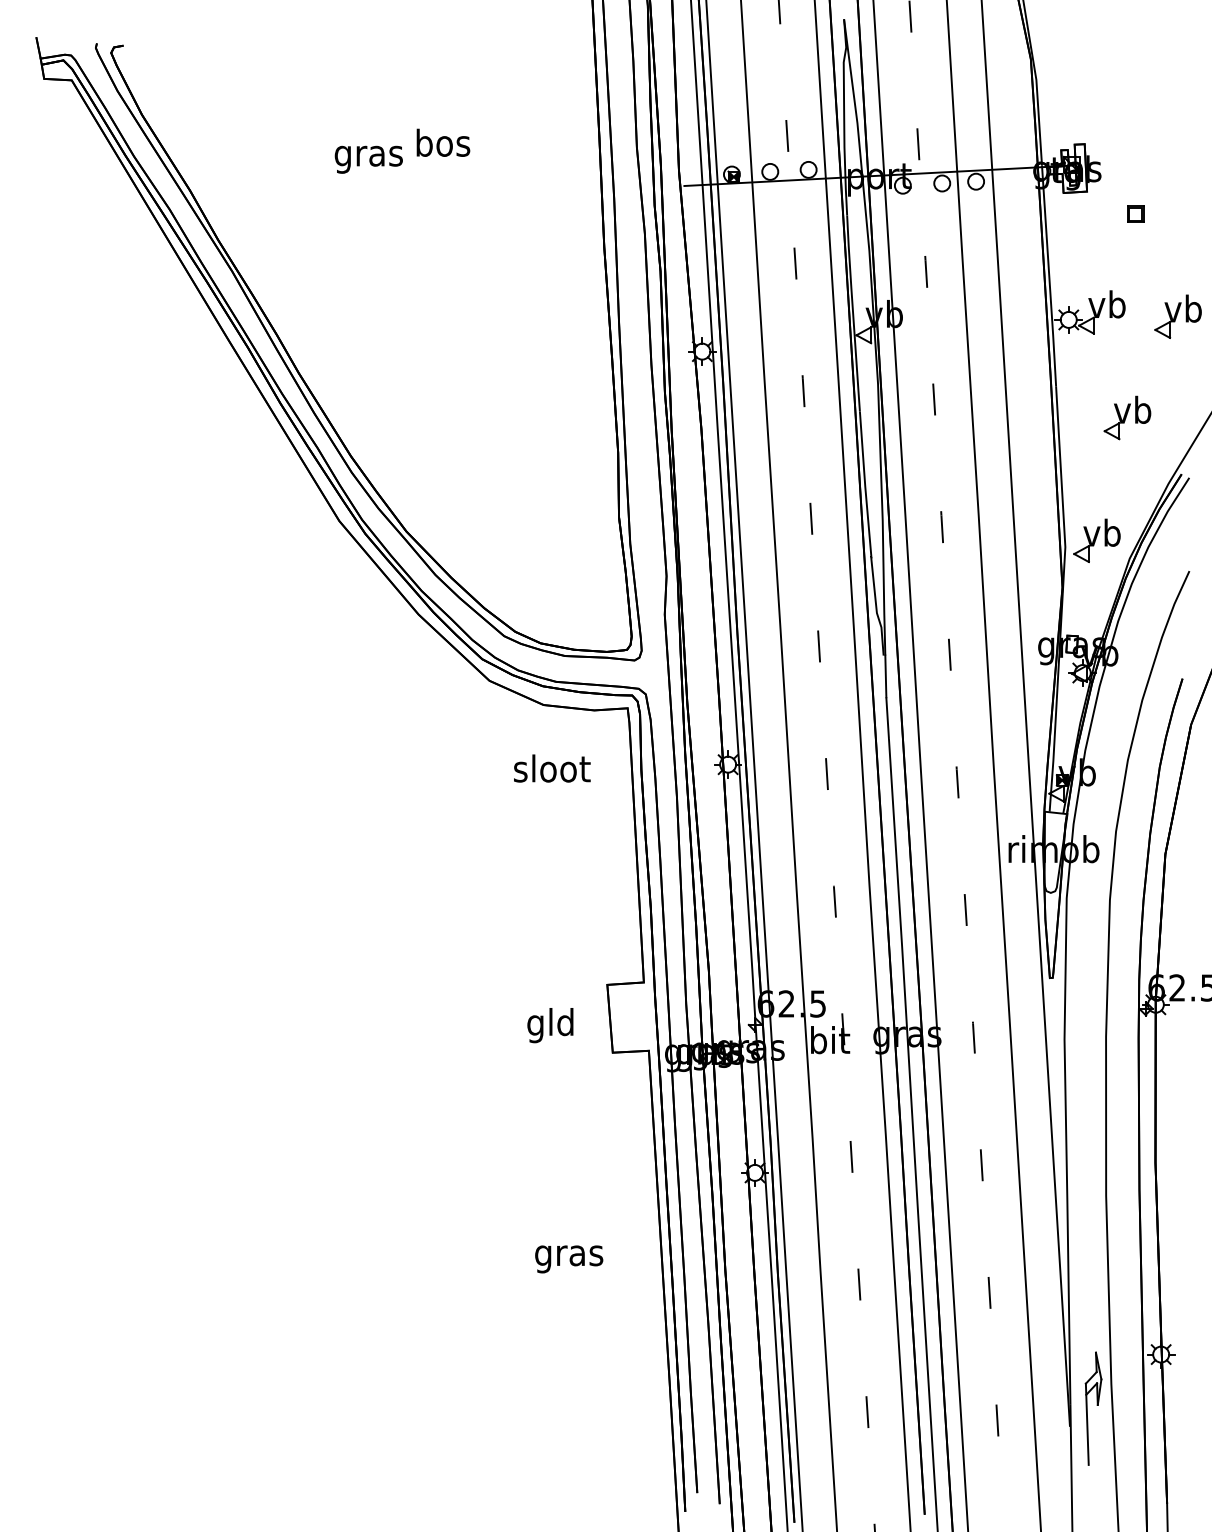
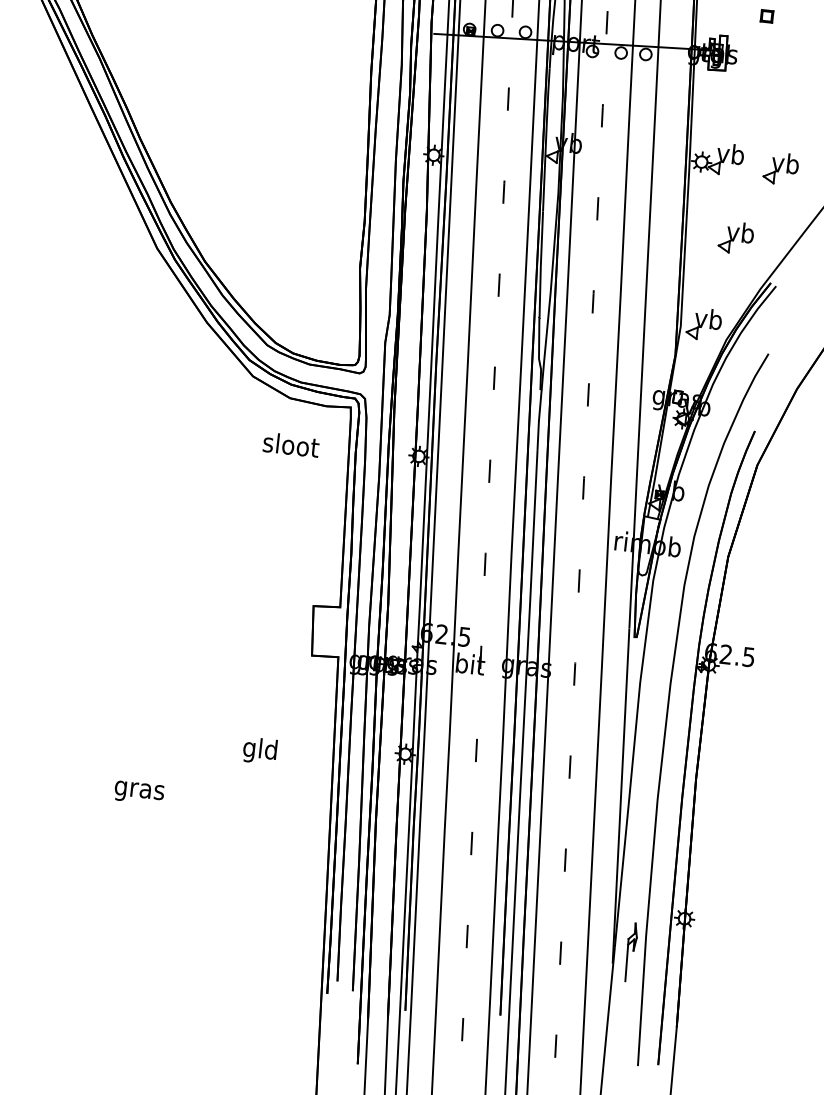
part: (1135, 213) -> (767, 15), moved
text: (550, 1025) -> (260, 750), moved
text: (569, 1259) -> (139, 793), moved
part: (1092, 1408) -> (630, 952), size x0.71

